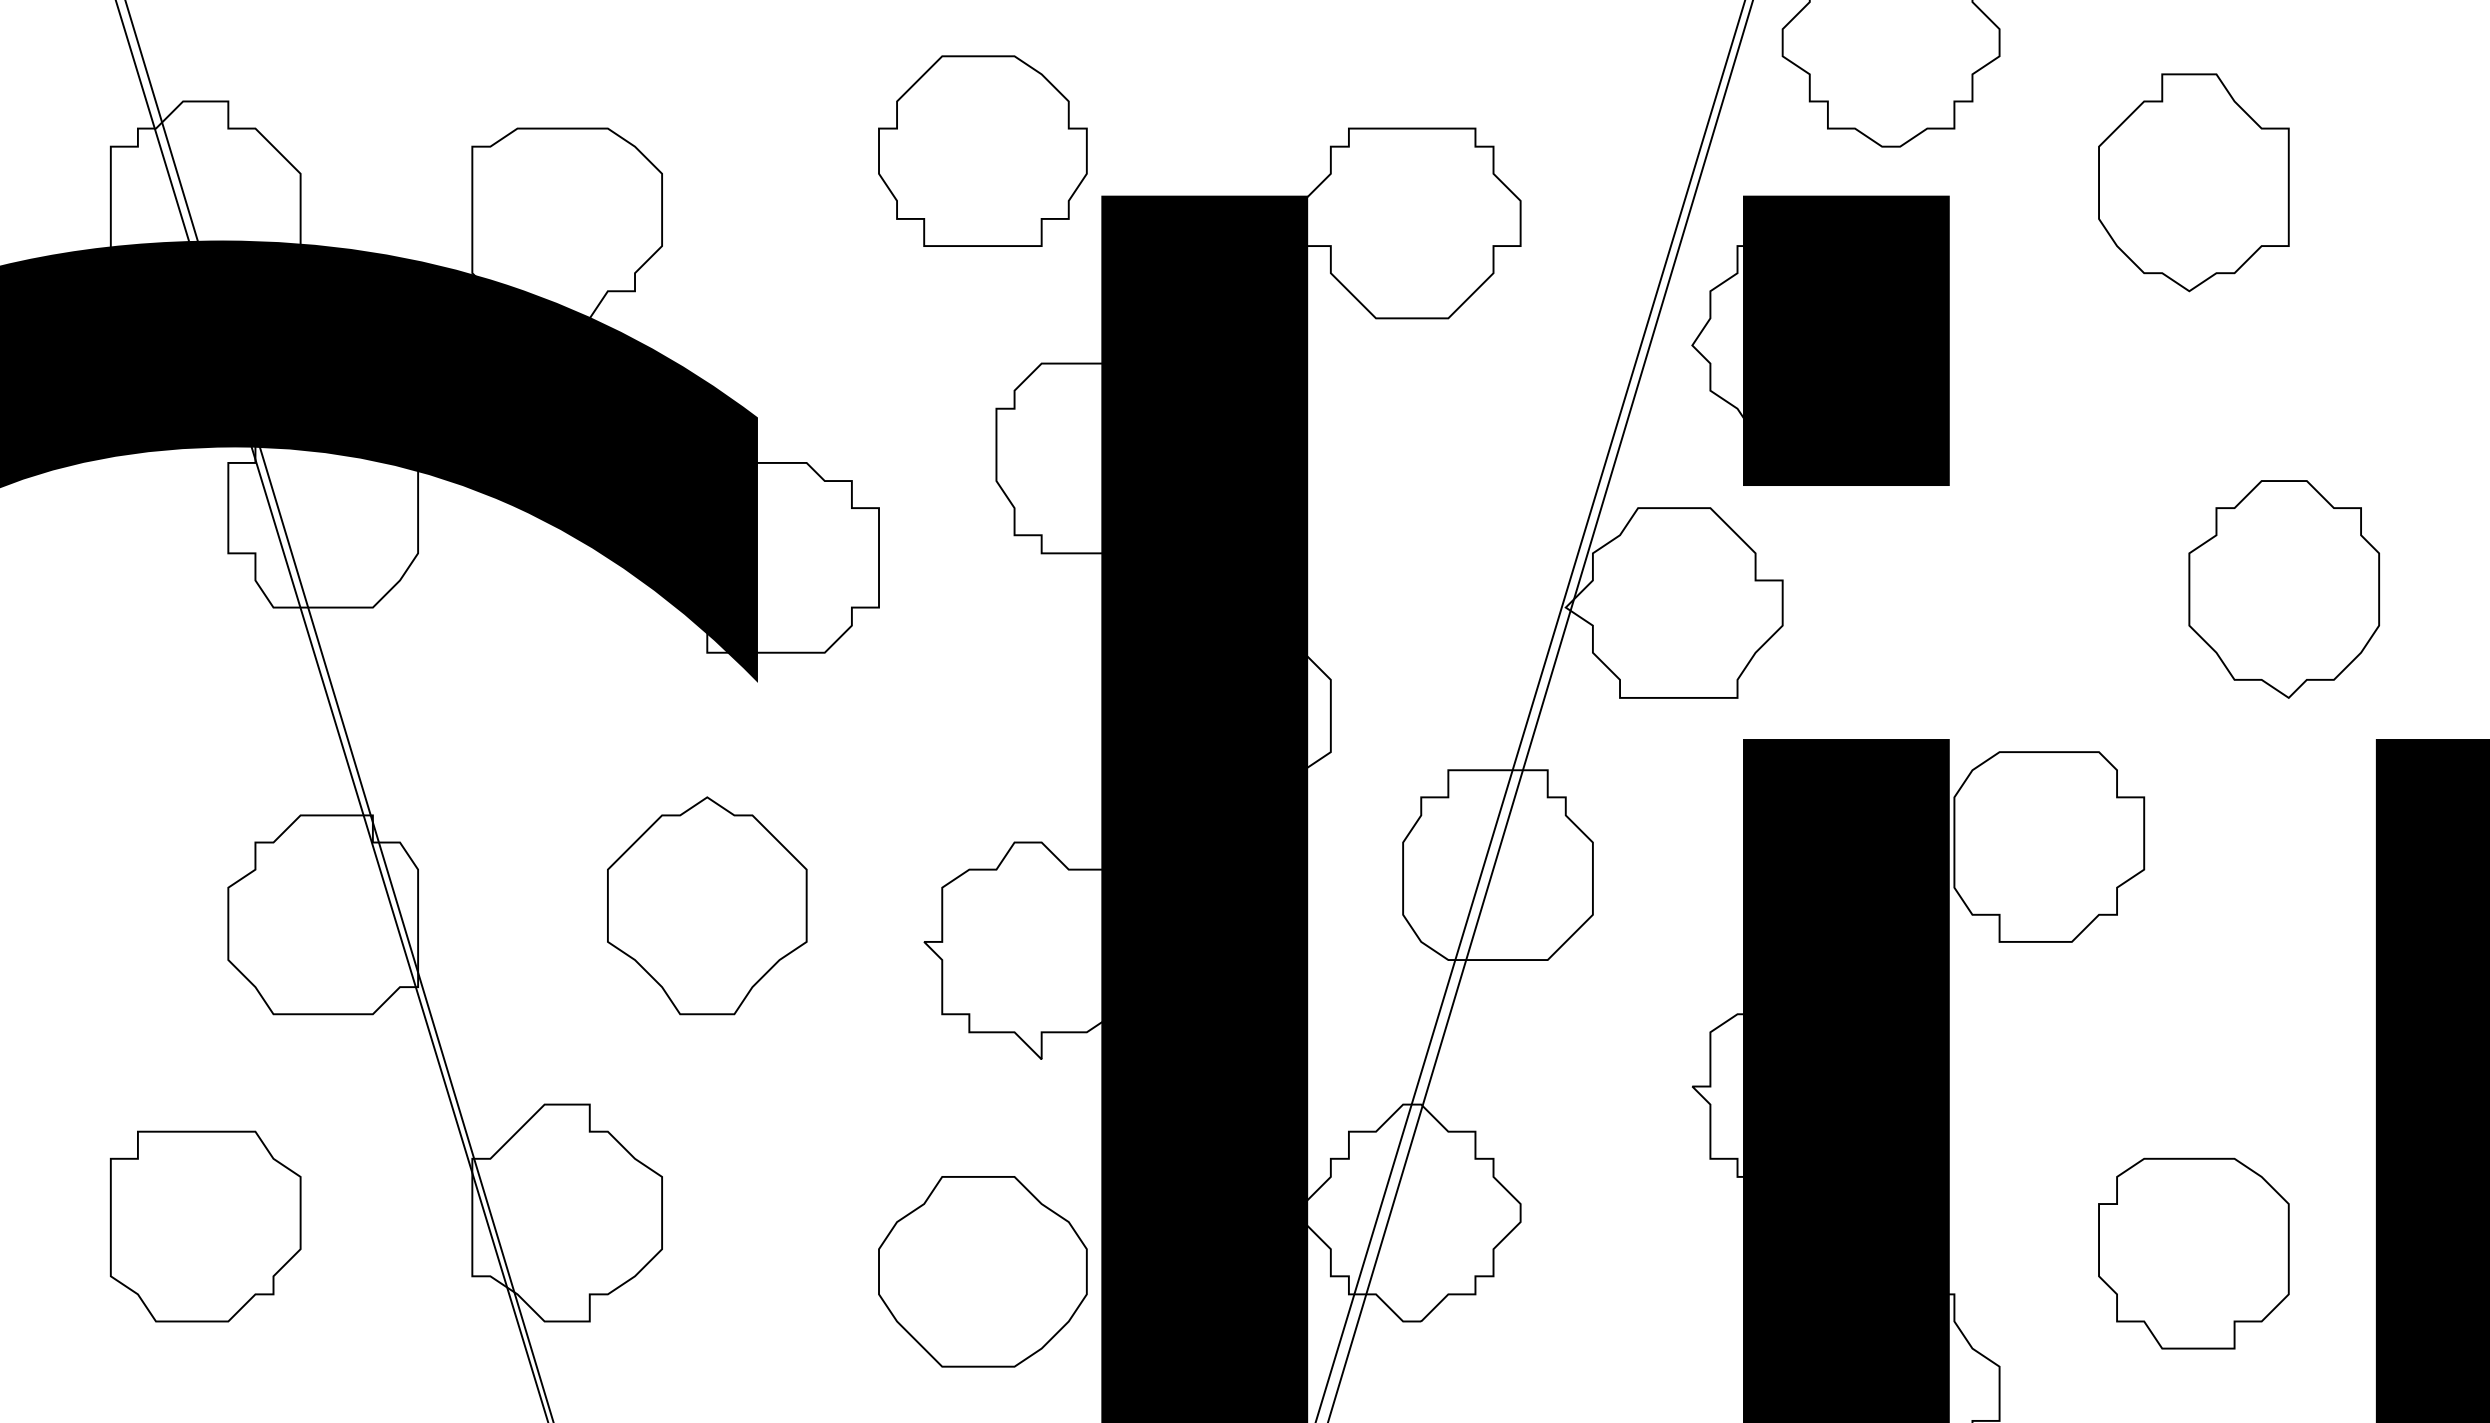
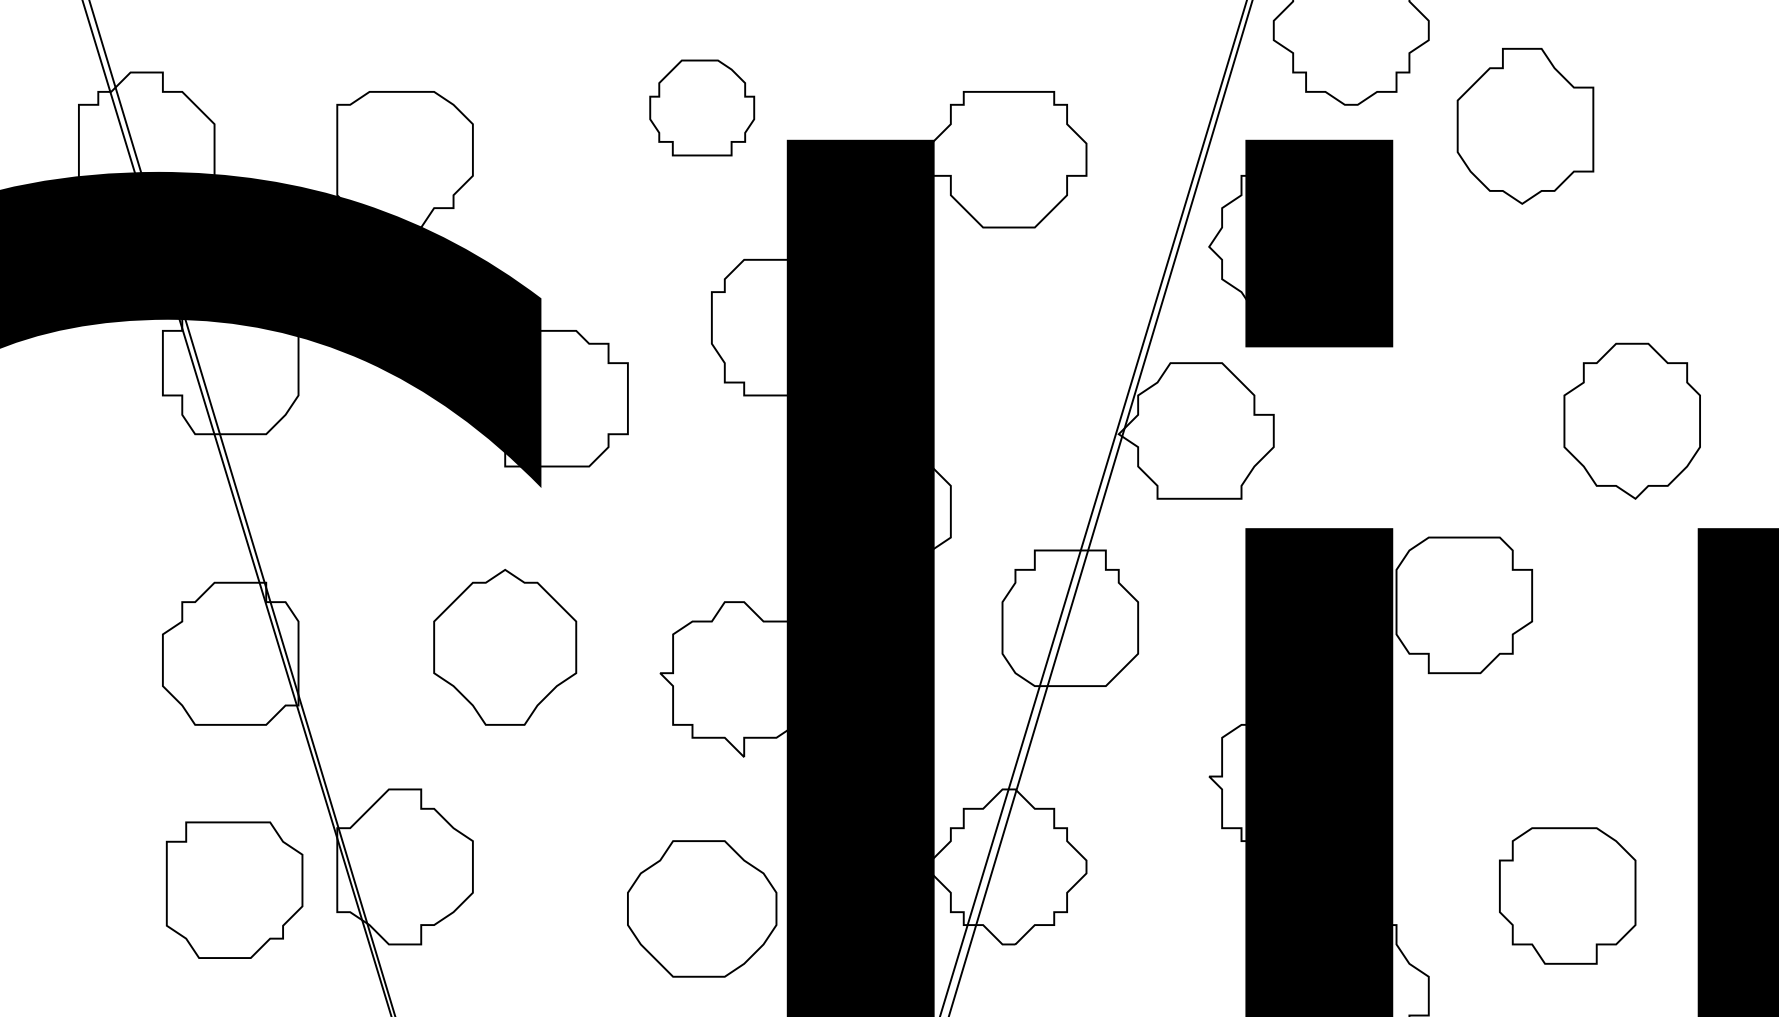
part: (982, 150) -> (701, 107), size x0.7
part: (2193, 182) -> (1525, 126), moved
part: (205, 1226) -> (234, 890), moved

